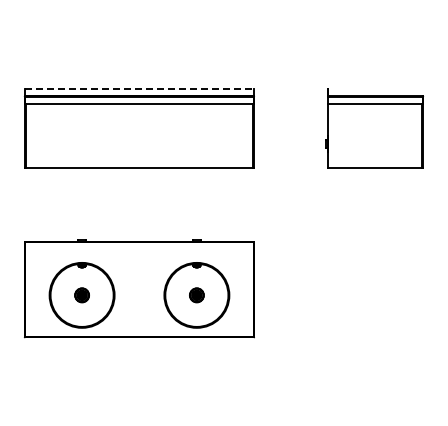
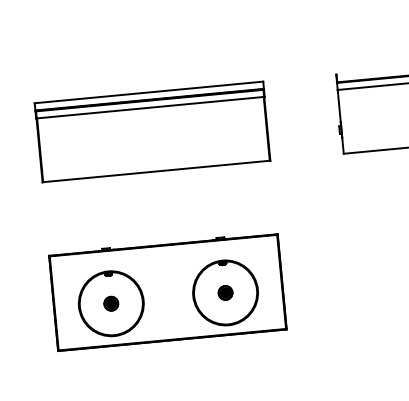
line: (139, 88) -> (148, 92), dashed -> solid

